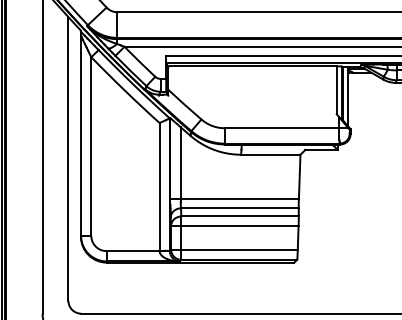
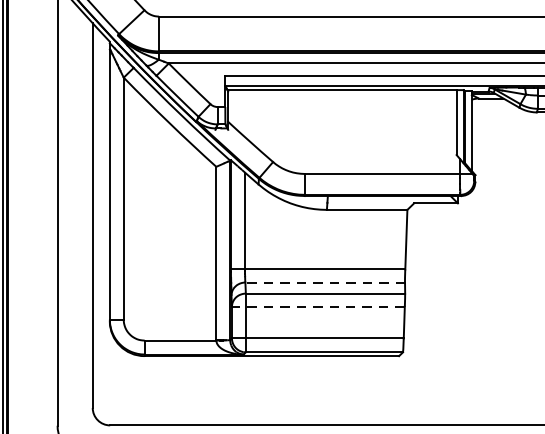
line: (239, 208) -> (324, 282), solid -> dashed
line: (234, 226) -> (317, 307), solid -> dashed

